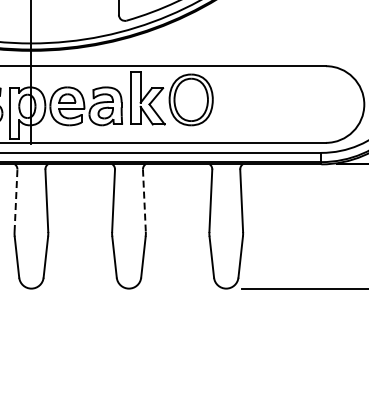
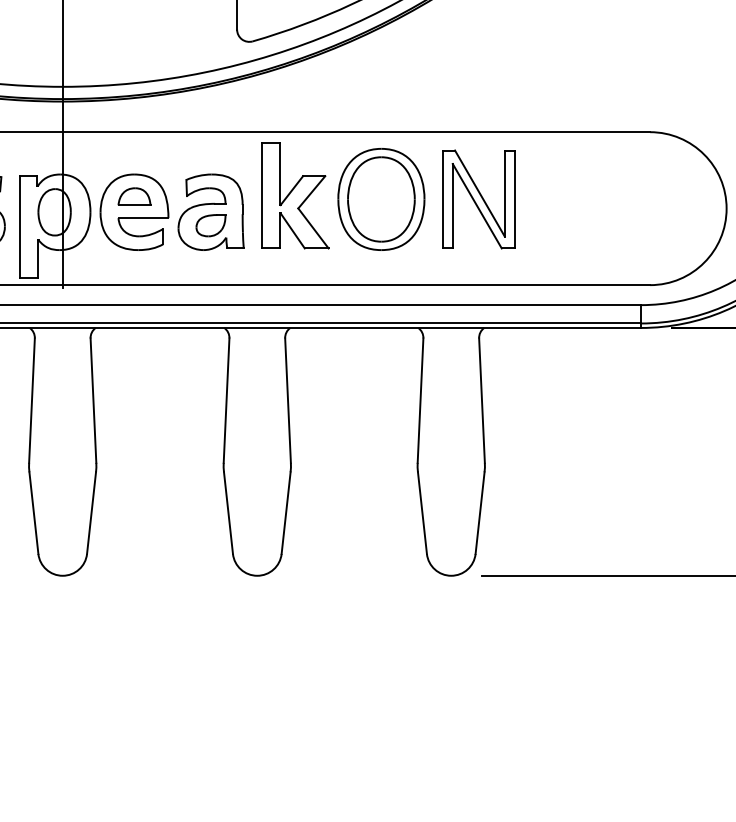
part: (239, 99) -> (477, 198), added
line: (16, 200) -> (32, 400), dashed -> solid
line: (144, 201) -> (288, 402), dashed -> solid

